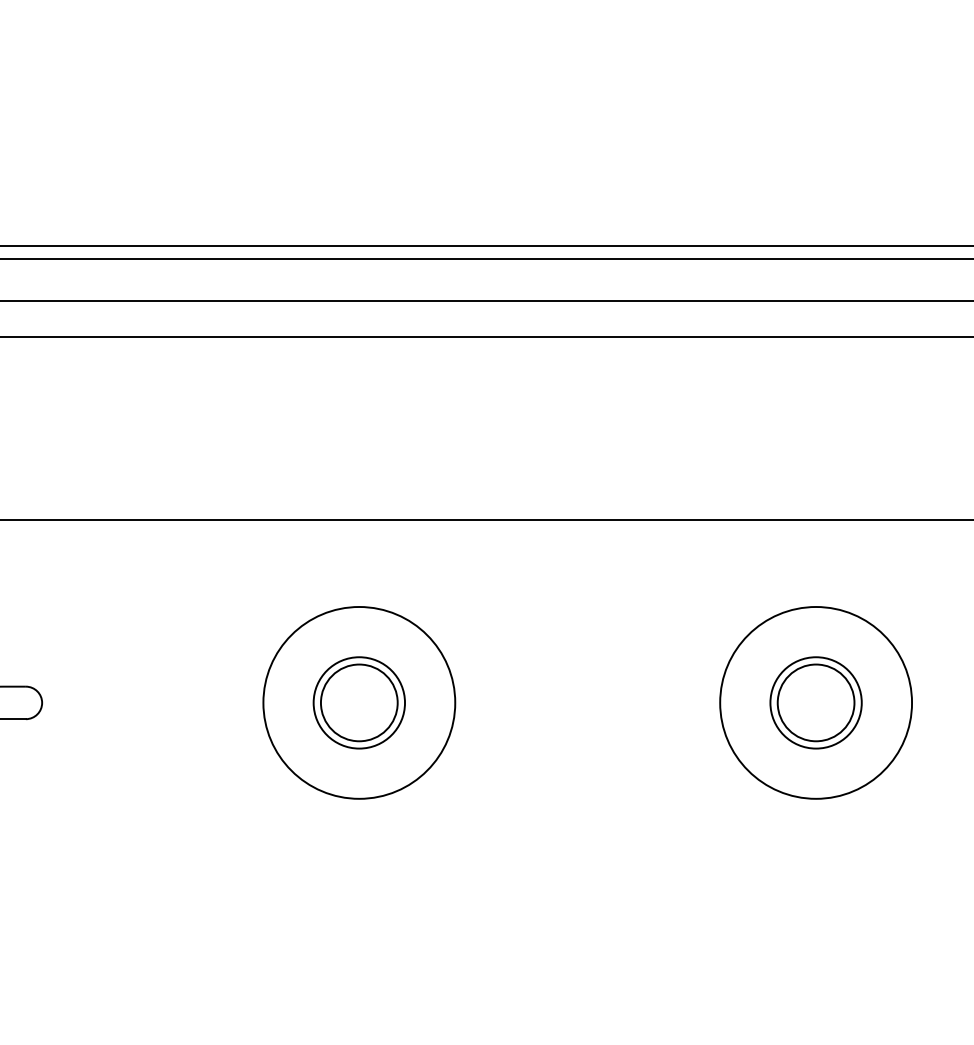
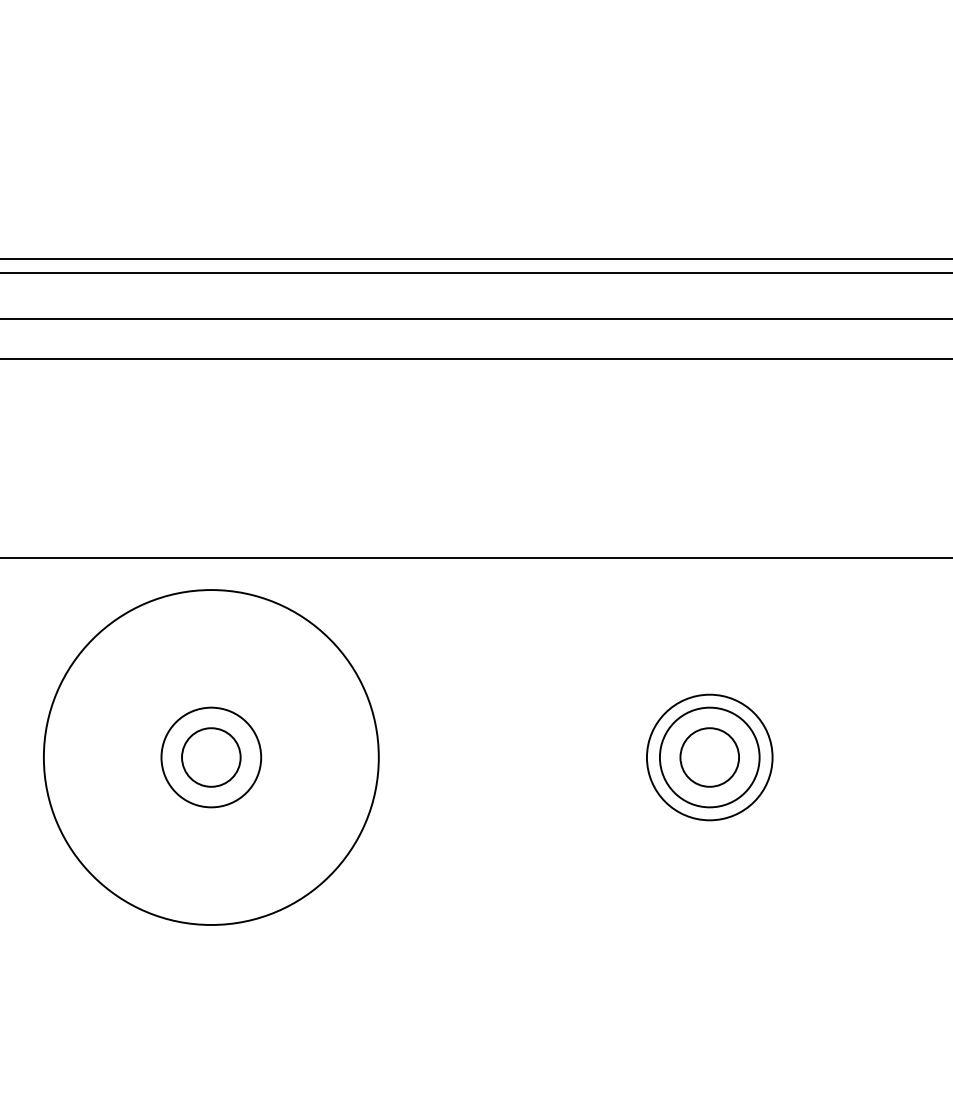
circle: (358, 702) -> (210, 757), size x0.7
circle: (359, 702) -> (211, 757), size x1.6
circle: (815, 702) -> (709, 757), size x0.7
circle: (816, 702) -> (710, 757), size x0.6

